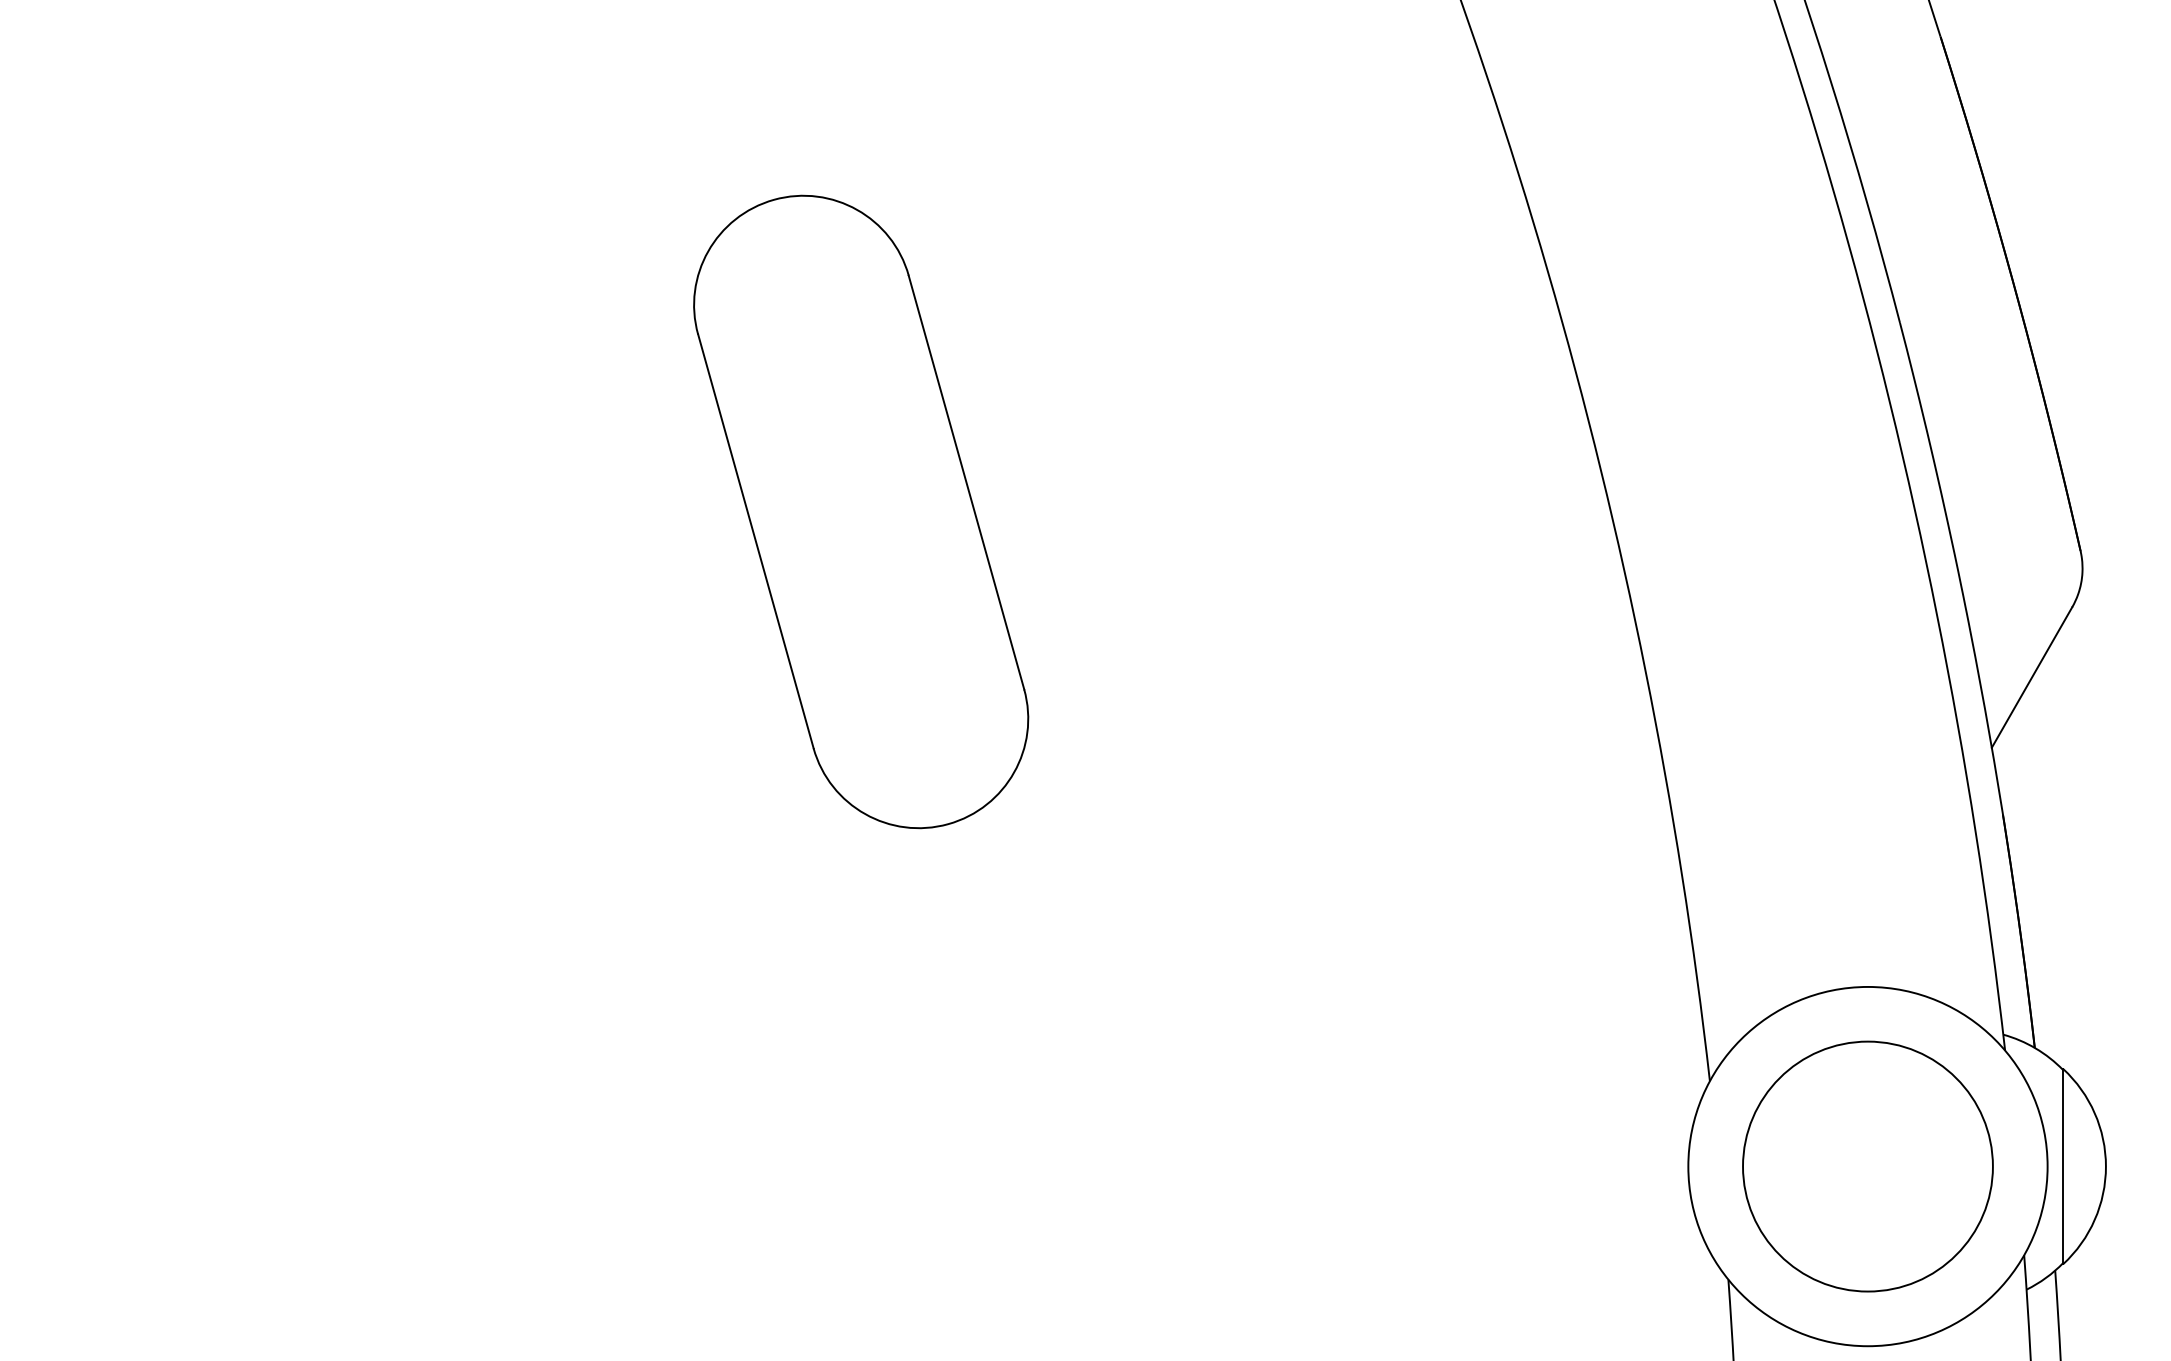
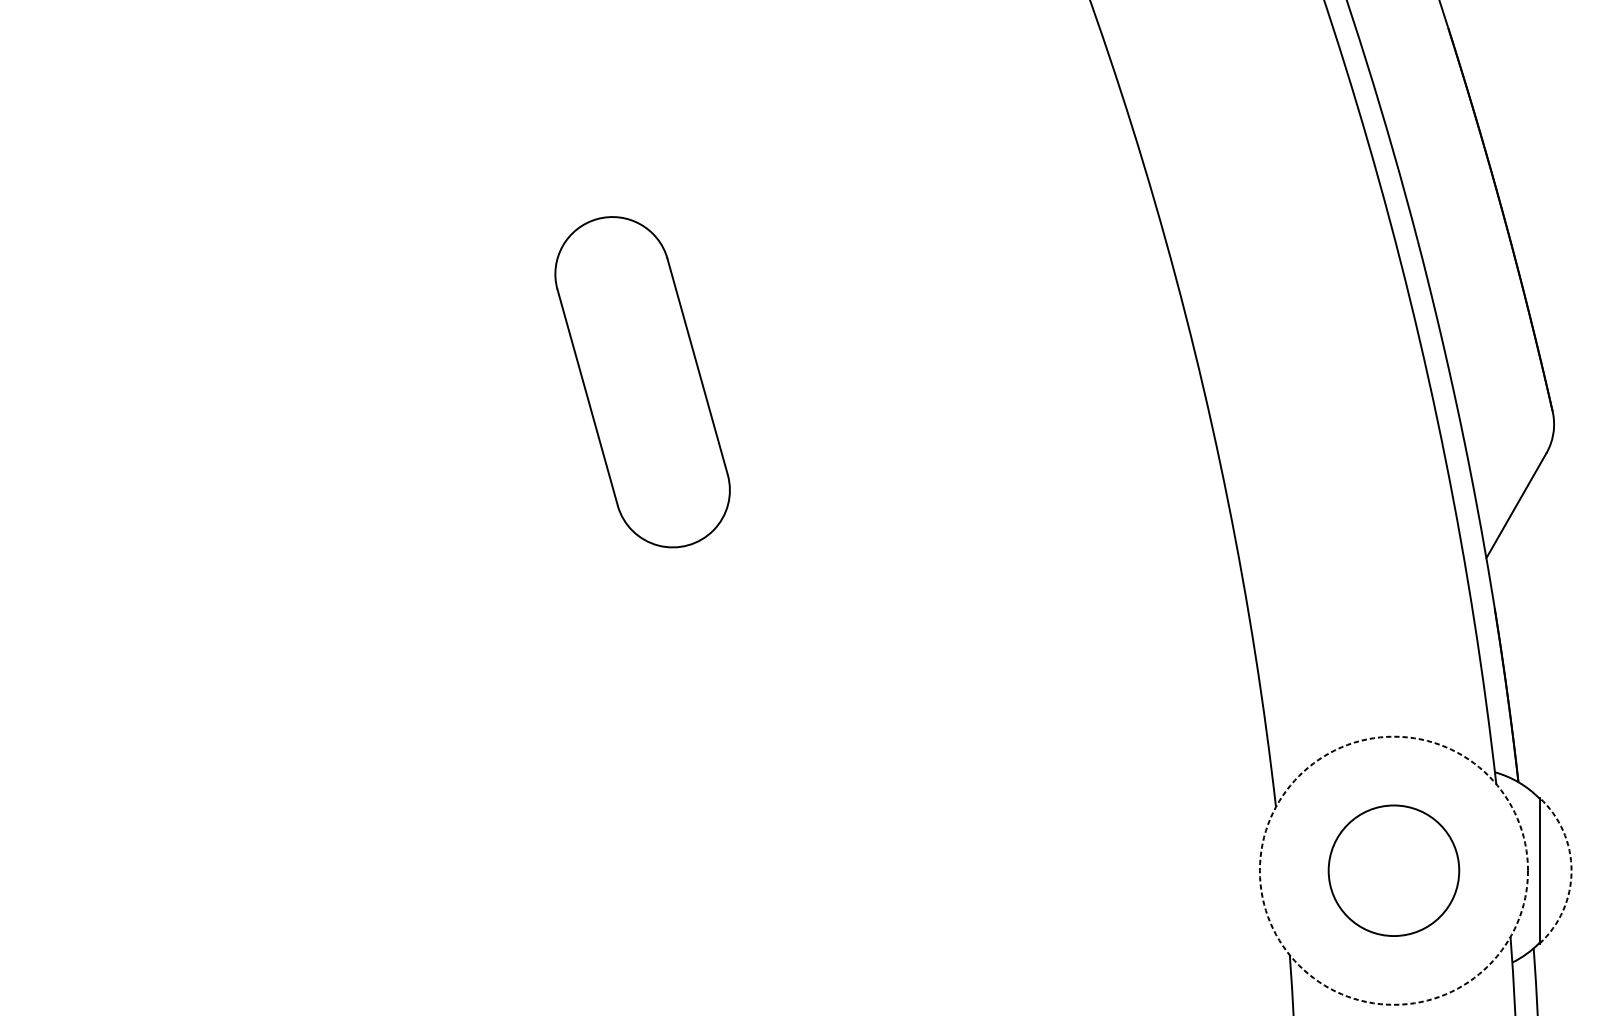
part: (861, 511) -> (642, 381), size x0.7
circle: (1867, 1166) -> (1393, 870), size x0.7
circle: (1867, 1166) -> (1393, 870), solid -> dashed
arc: (2105, 1166) -> (1571, 870), solid -> dashed

